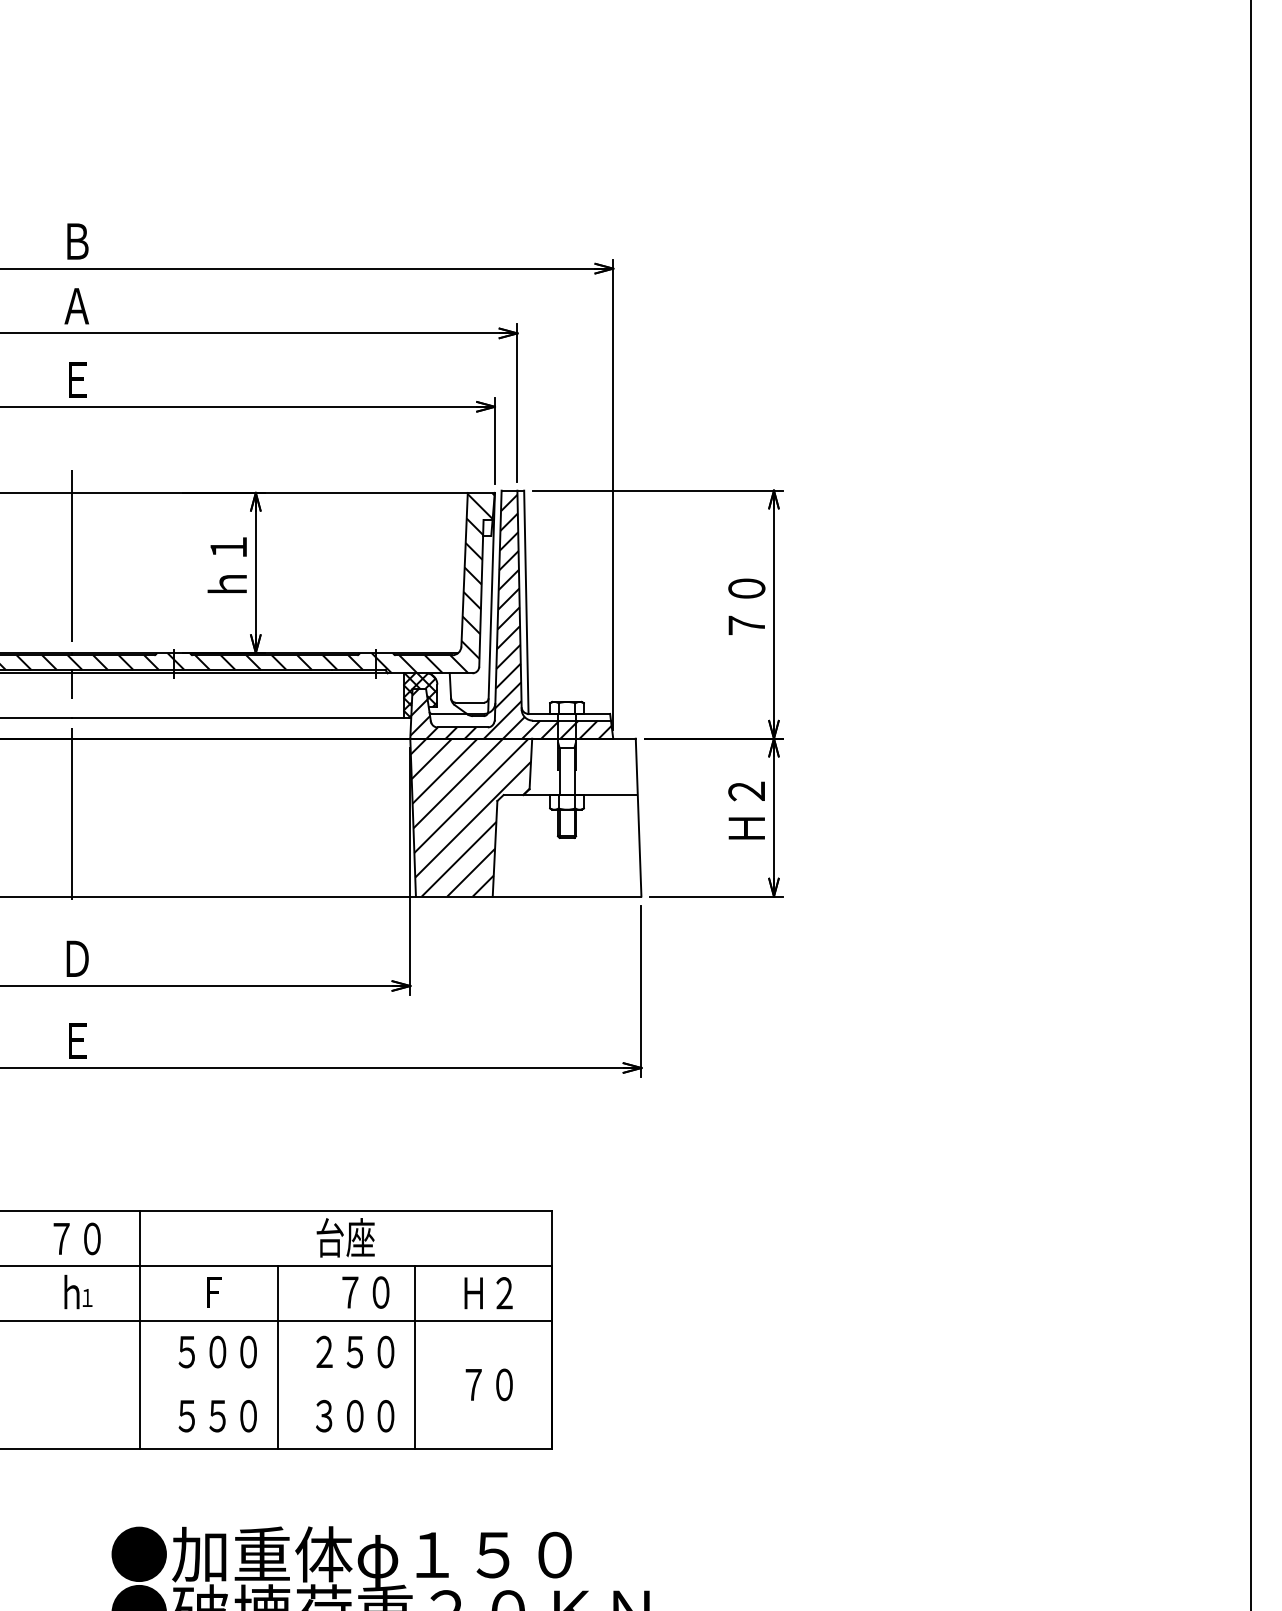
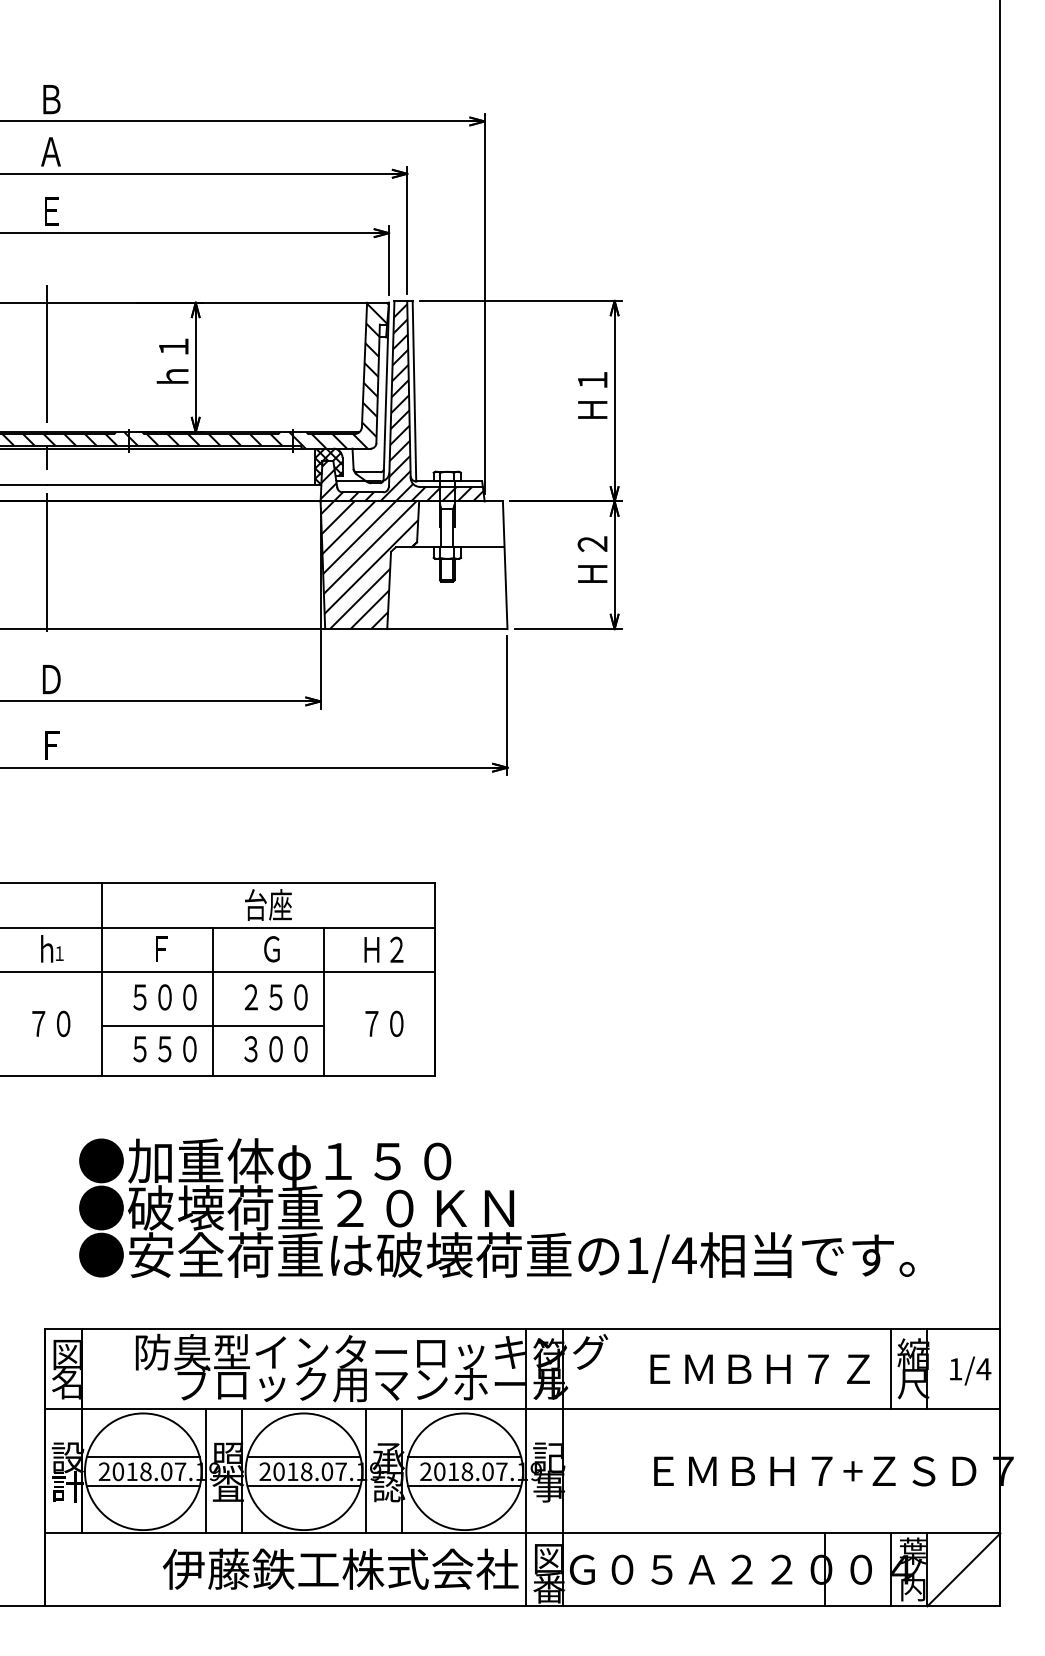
text: (746, 607) -> (592, 395), ７０ -> Ｈ１
text: (79, 1040) -> (53, 745), Ｅ -> Ｆ
text: (77, 1238) -> (51, 1023), moved
text: (364, 1292) -> (283, 949), ７０ -> Ｇ
line: (277, 1388) -> (213, 1026), added

